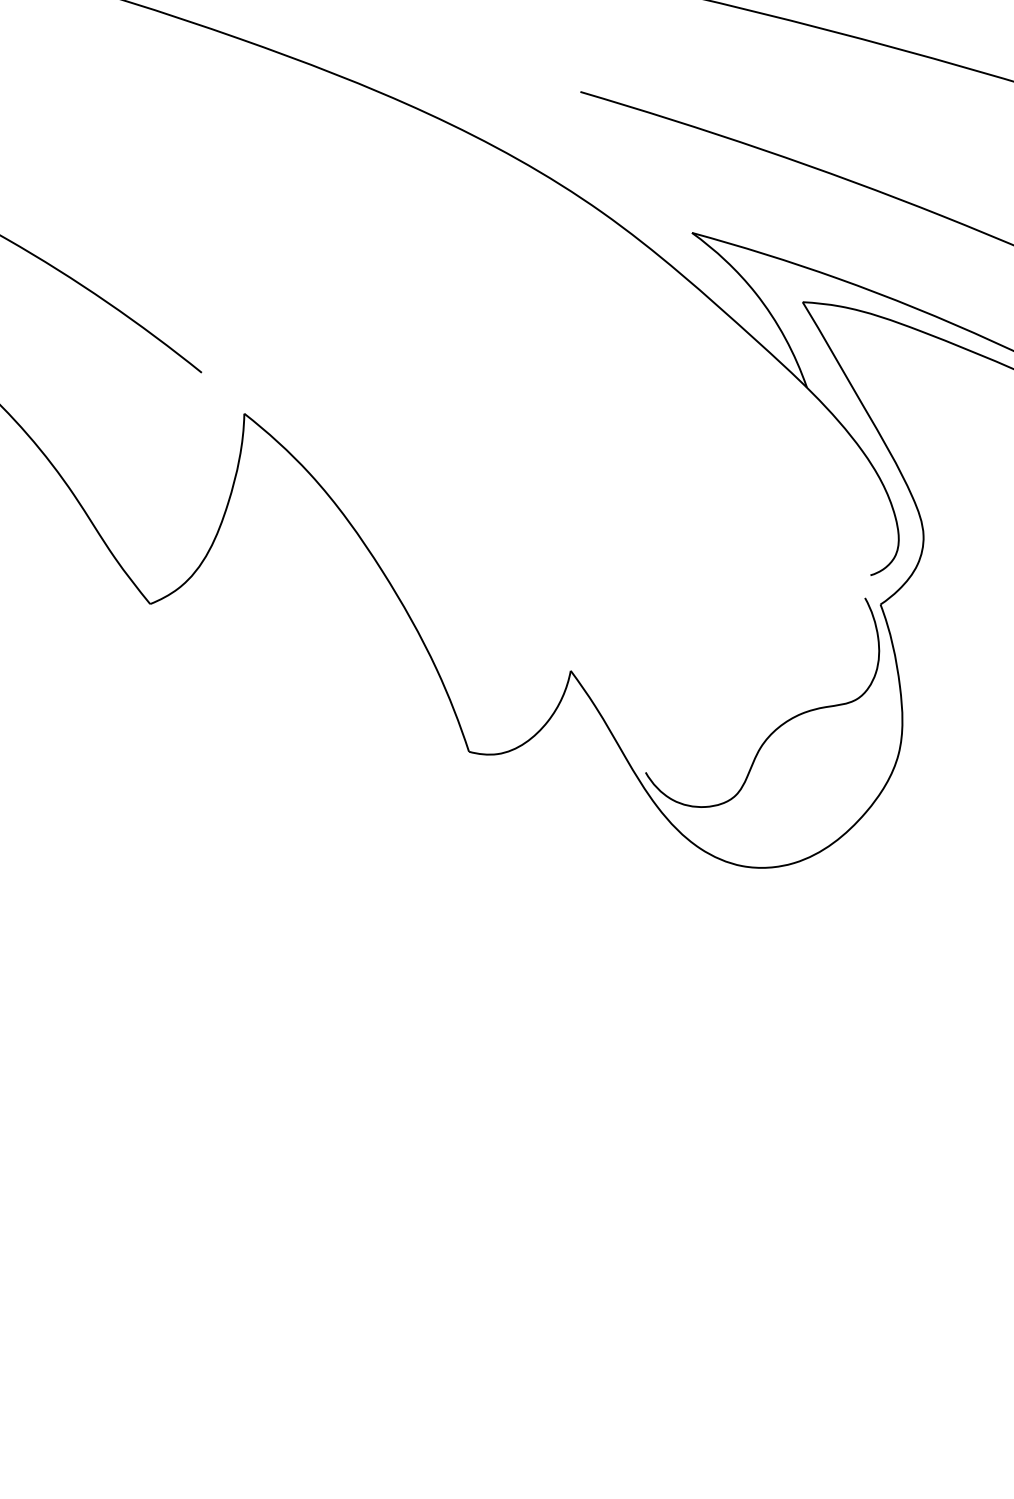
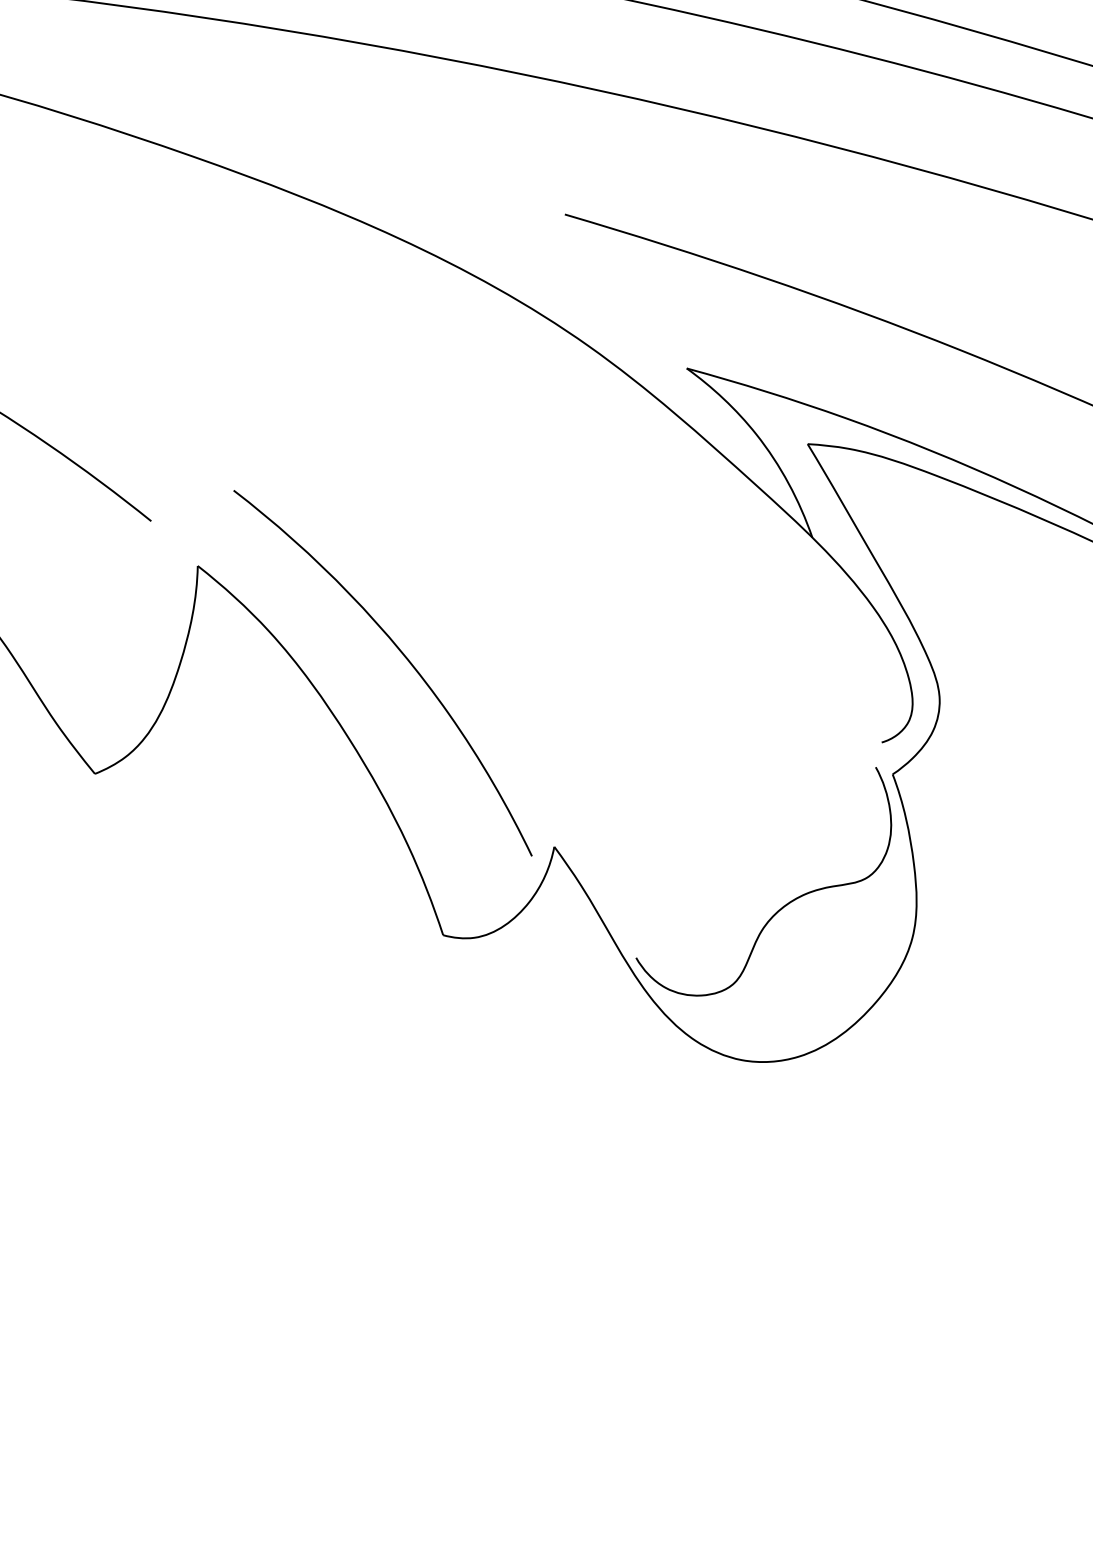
curve: (432, 496) -> (403, 656), added

